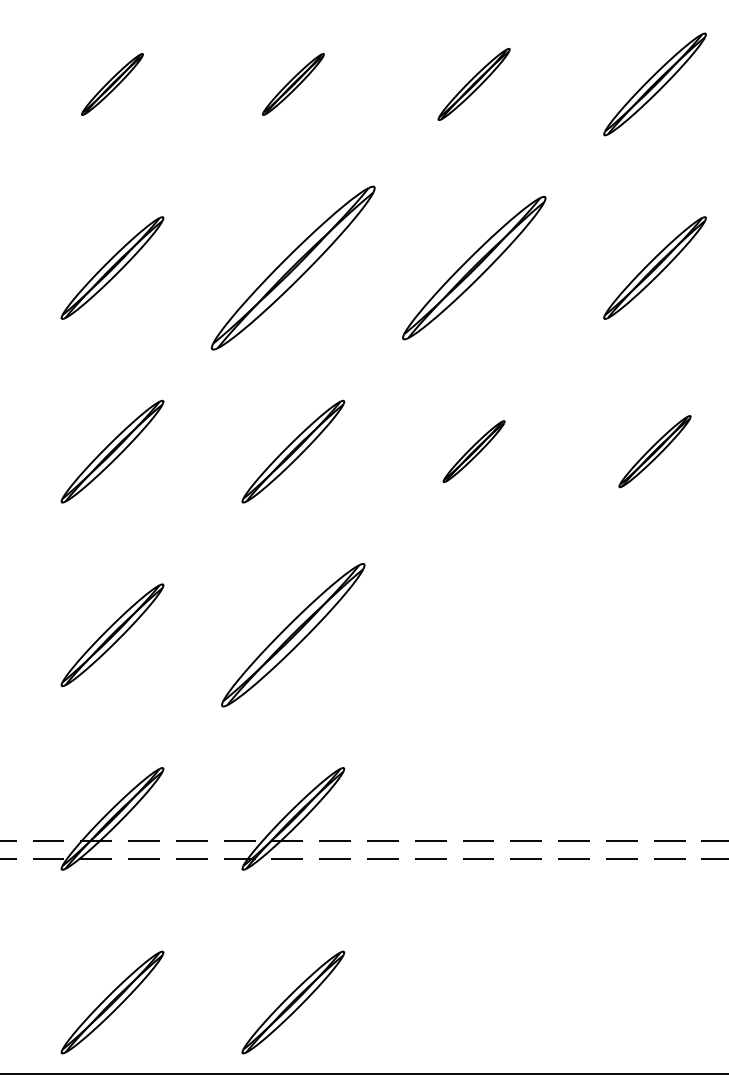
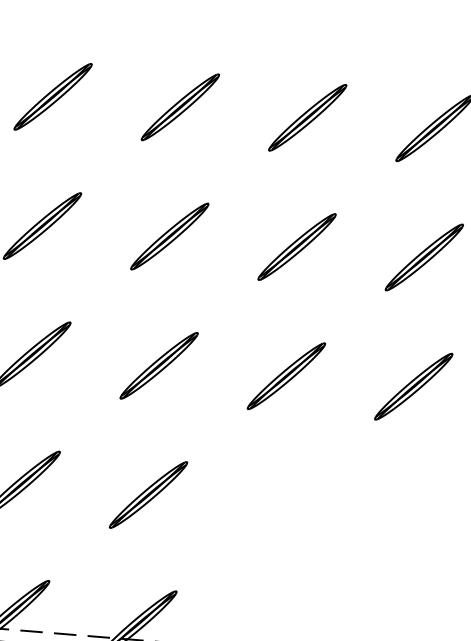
part: (112, 84) -> (53, 96), size x1.67
part: (293, 84) -> (180, 107), size x1.67
part: (473, 84) -> (307, 117), size x1.43
part: (293, 267) -> (169, 236), size x0.62
part: (473, 267) -> (296, 246), size x0.71
part: (473, 451) -> (285, 376), size x1.67
part: (654, 451) -> (413, 386), size x1.43
part: (293, 635) -> (148, 495), size x0.71

